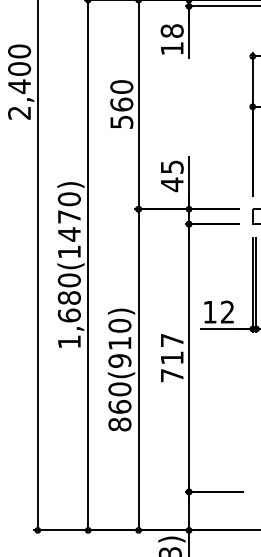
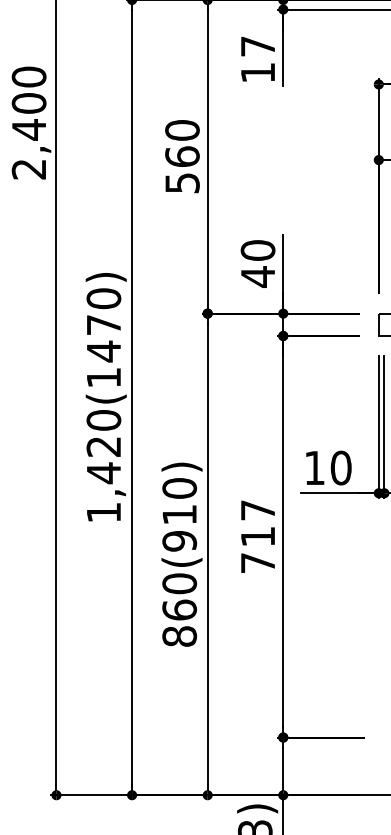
text: (171, 30) -> (256, 45), 18 -> 17
text: (171, 167) -> (256, 251), 45 -> 40
text: (68, 306) -> (102, 459), 1,680(1470) -> 1,420(1470)
text: (227, 311) -> (340, 466), 12 -> 10

